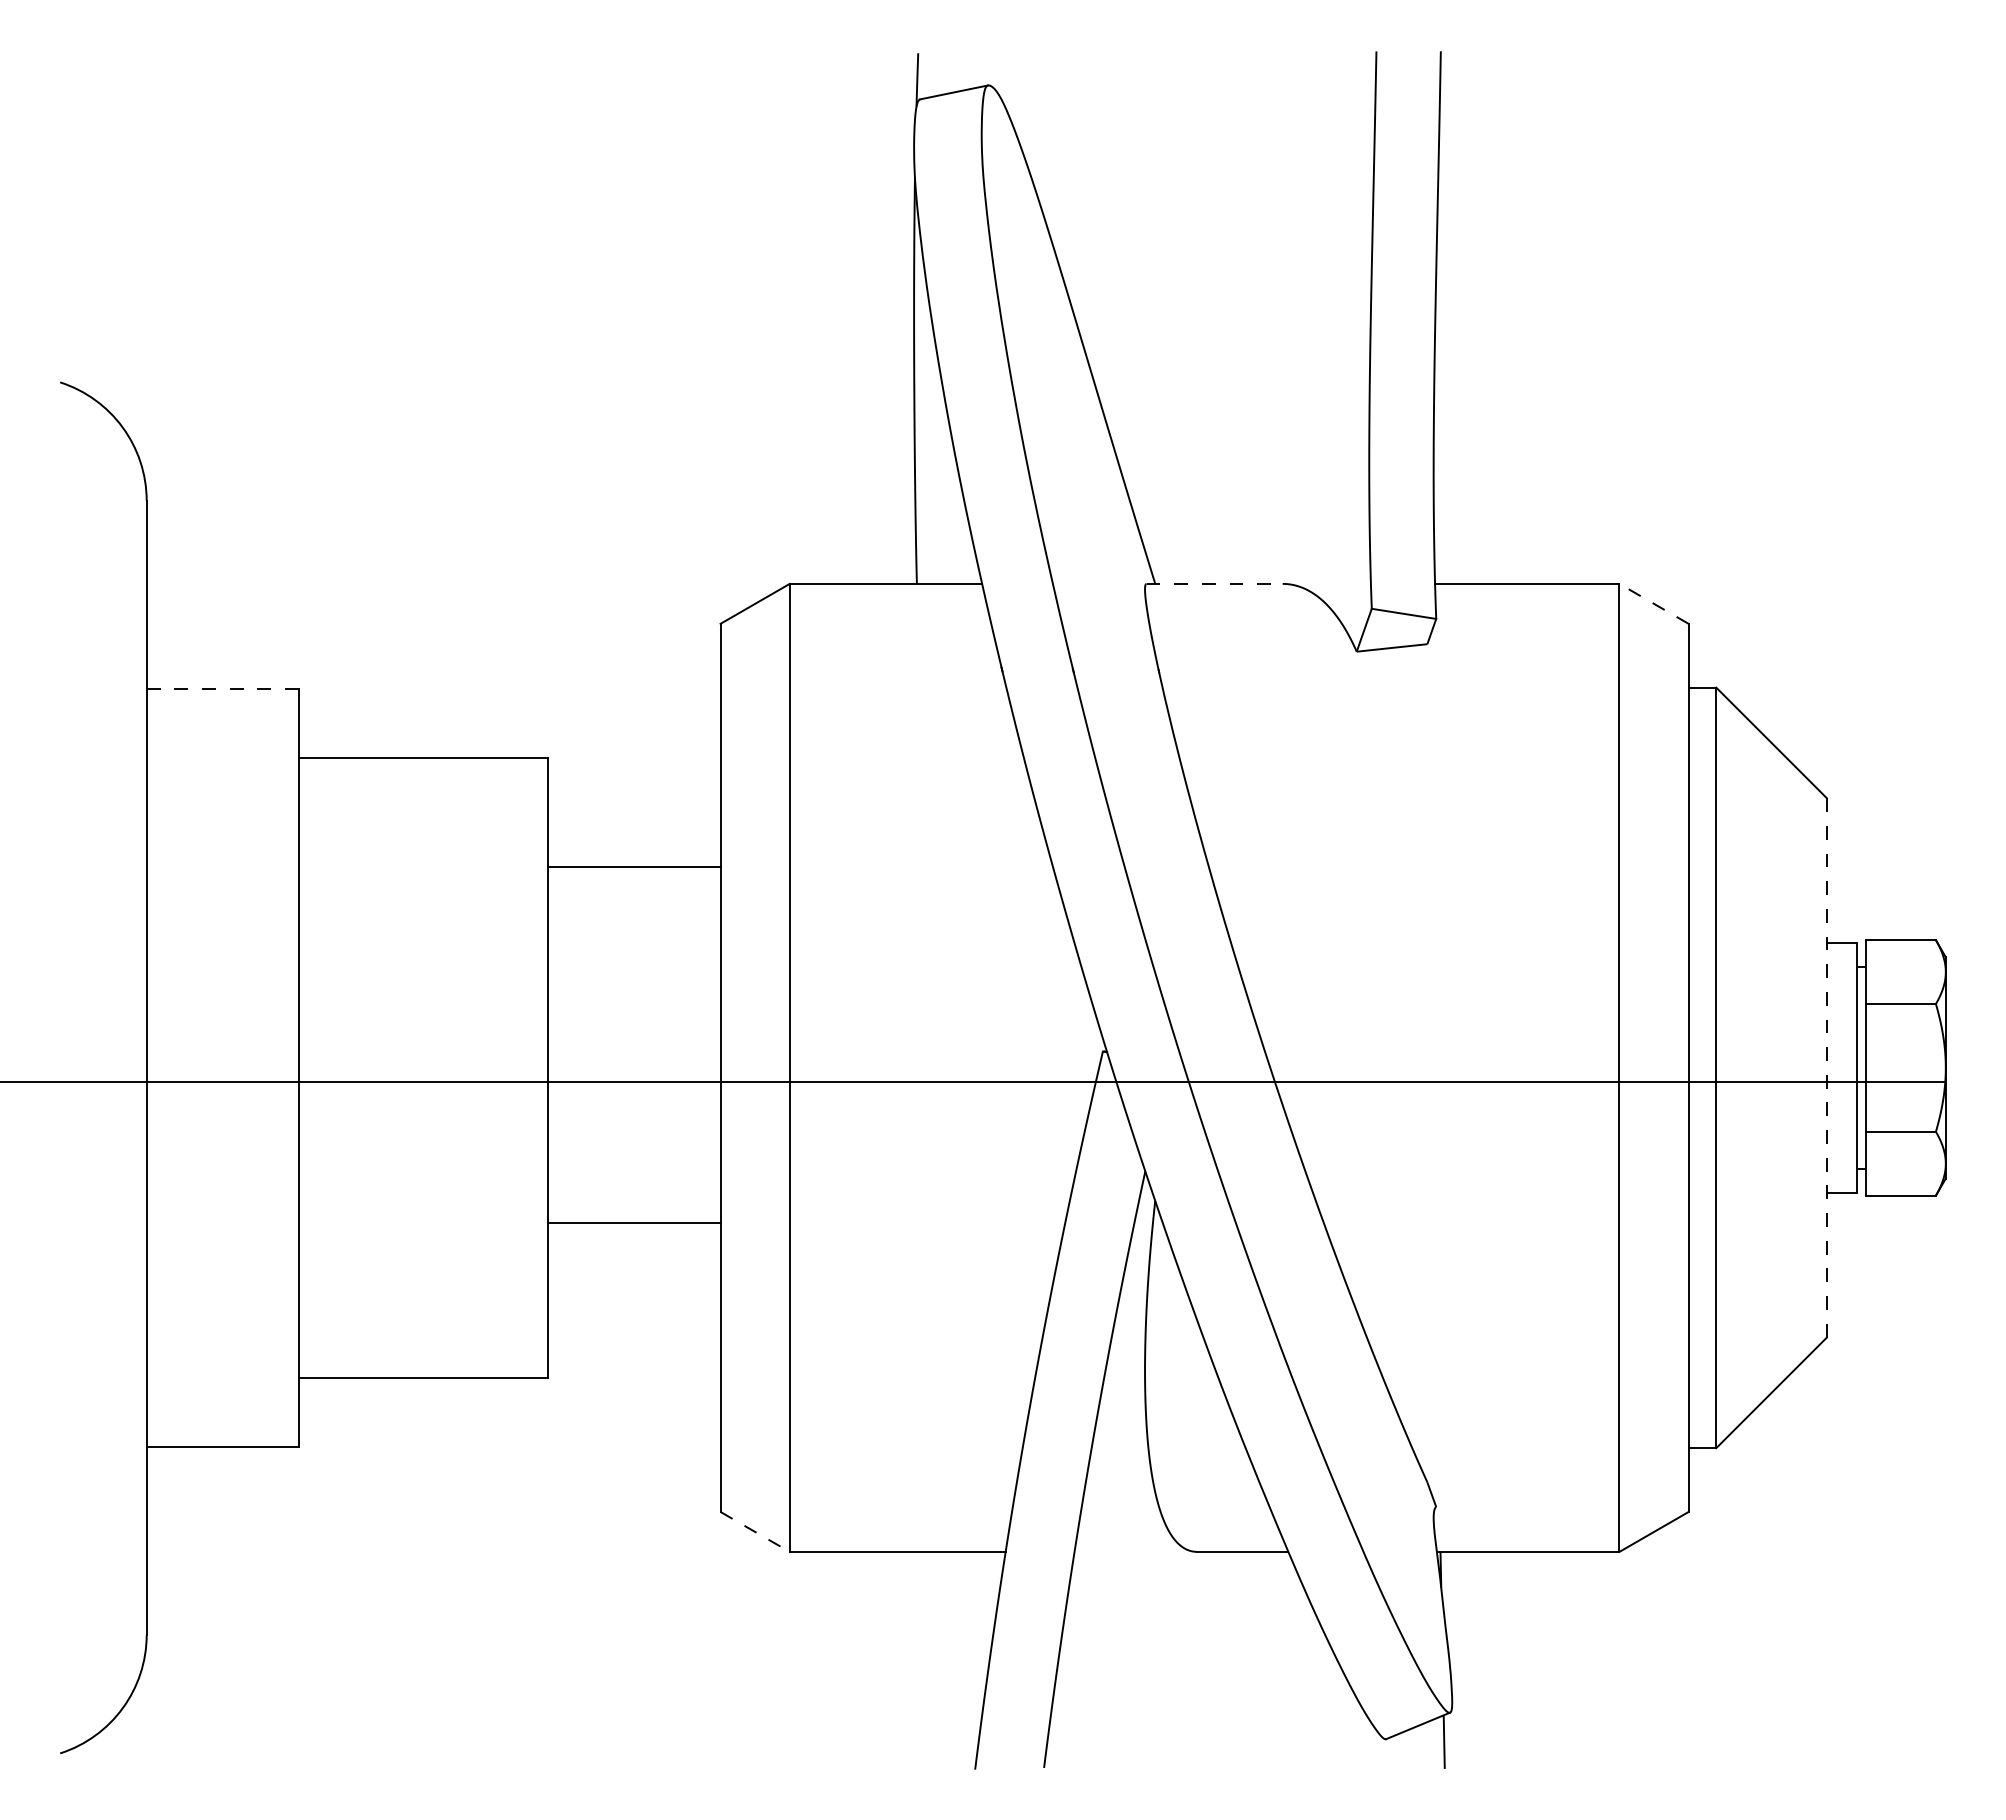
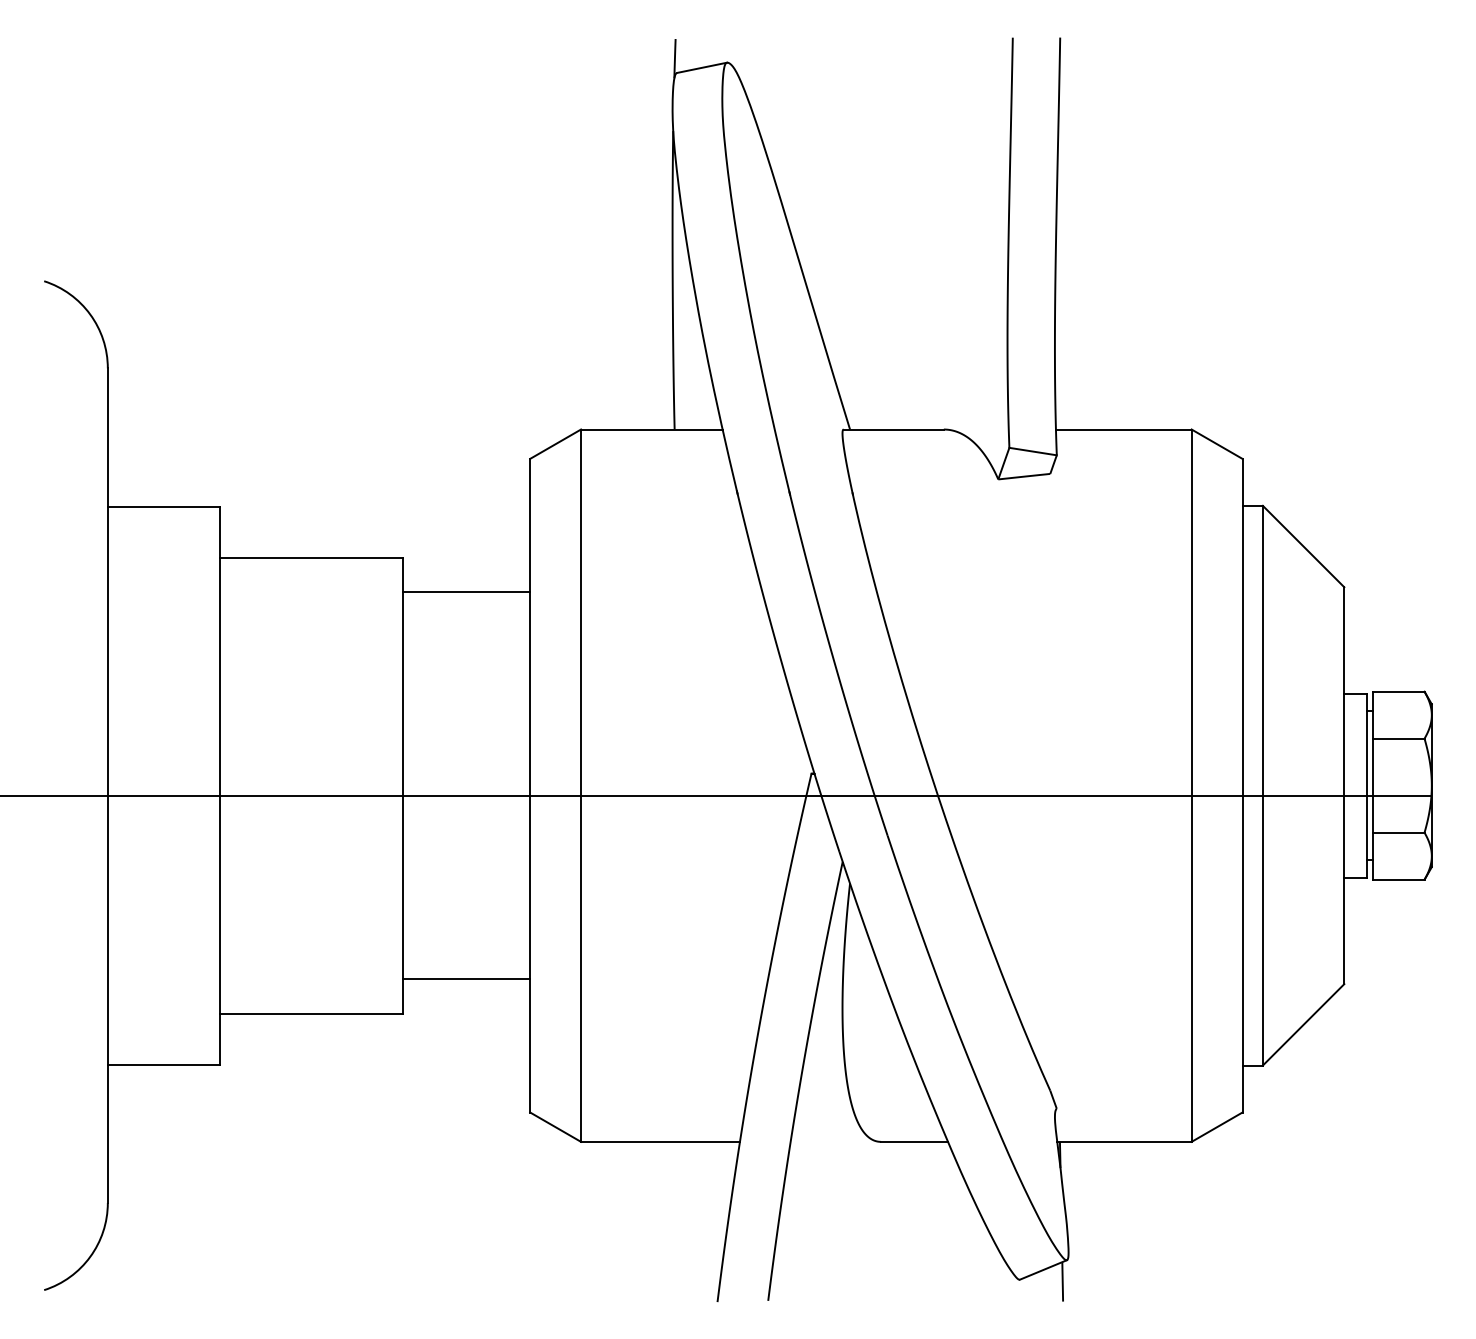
line: (1215, 583) -> (894, 429), dashed -> solid
line: (1654, 603) -> (1217, 443), dashed -> solid
line: (222, 689) -> (163, 507), dashed -> solid
line: (633, 867) -> (466, 592), moved
line: (1826, 1067) -> (1344, 785), dashed -> solid
line: (633, 1222) -> (466, 978), moved
line: (755, 1531) -> (555, 1126), dashed -> solid

